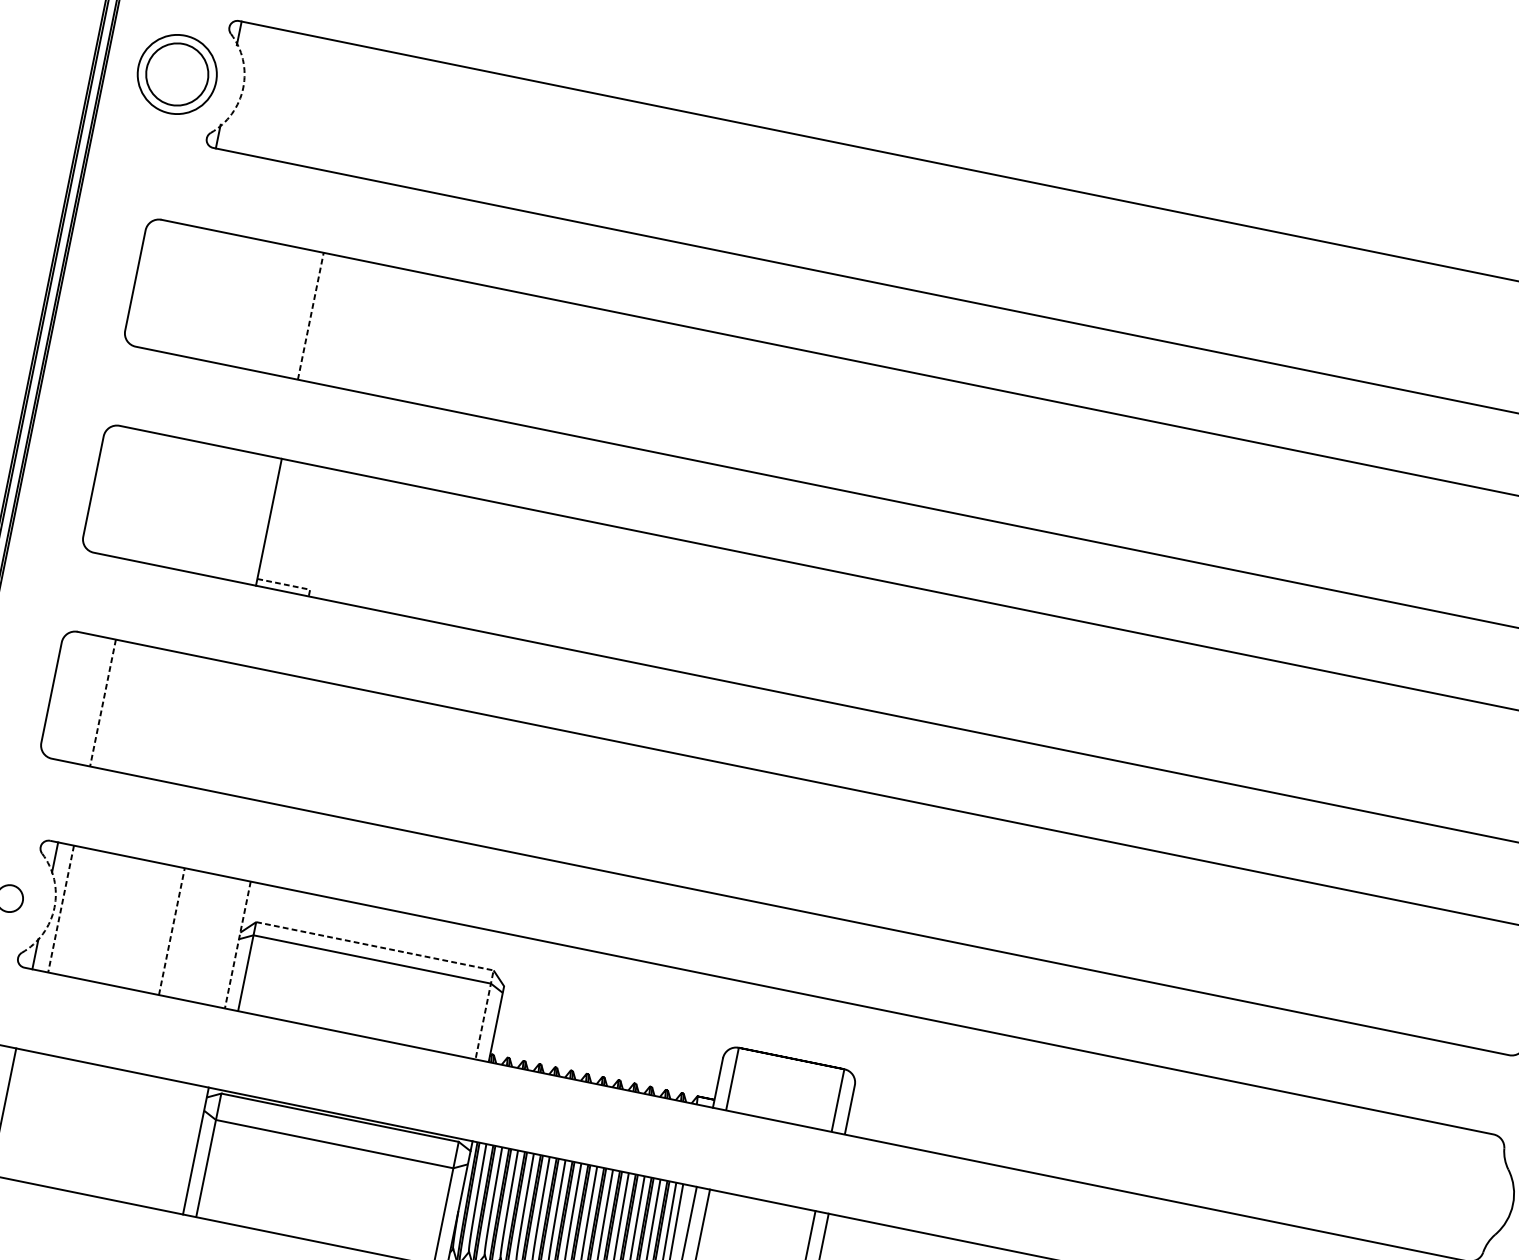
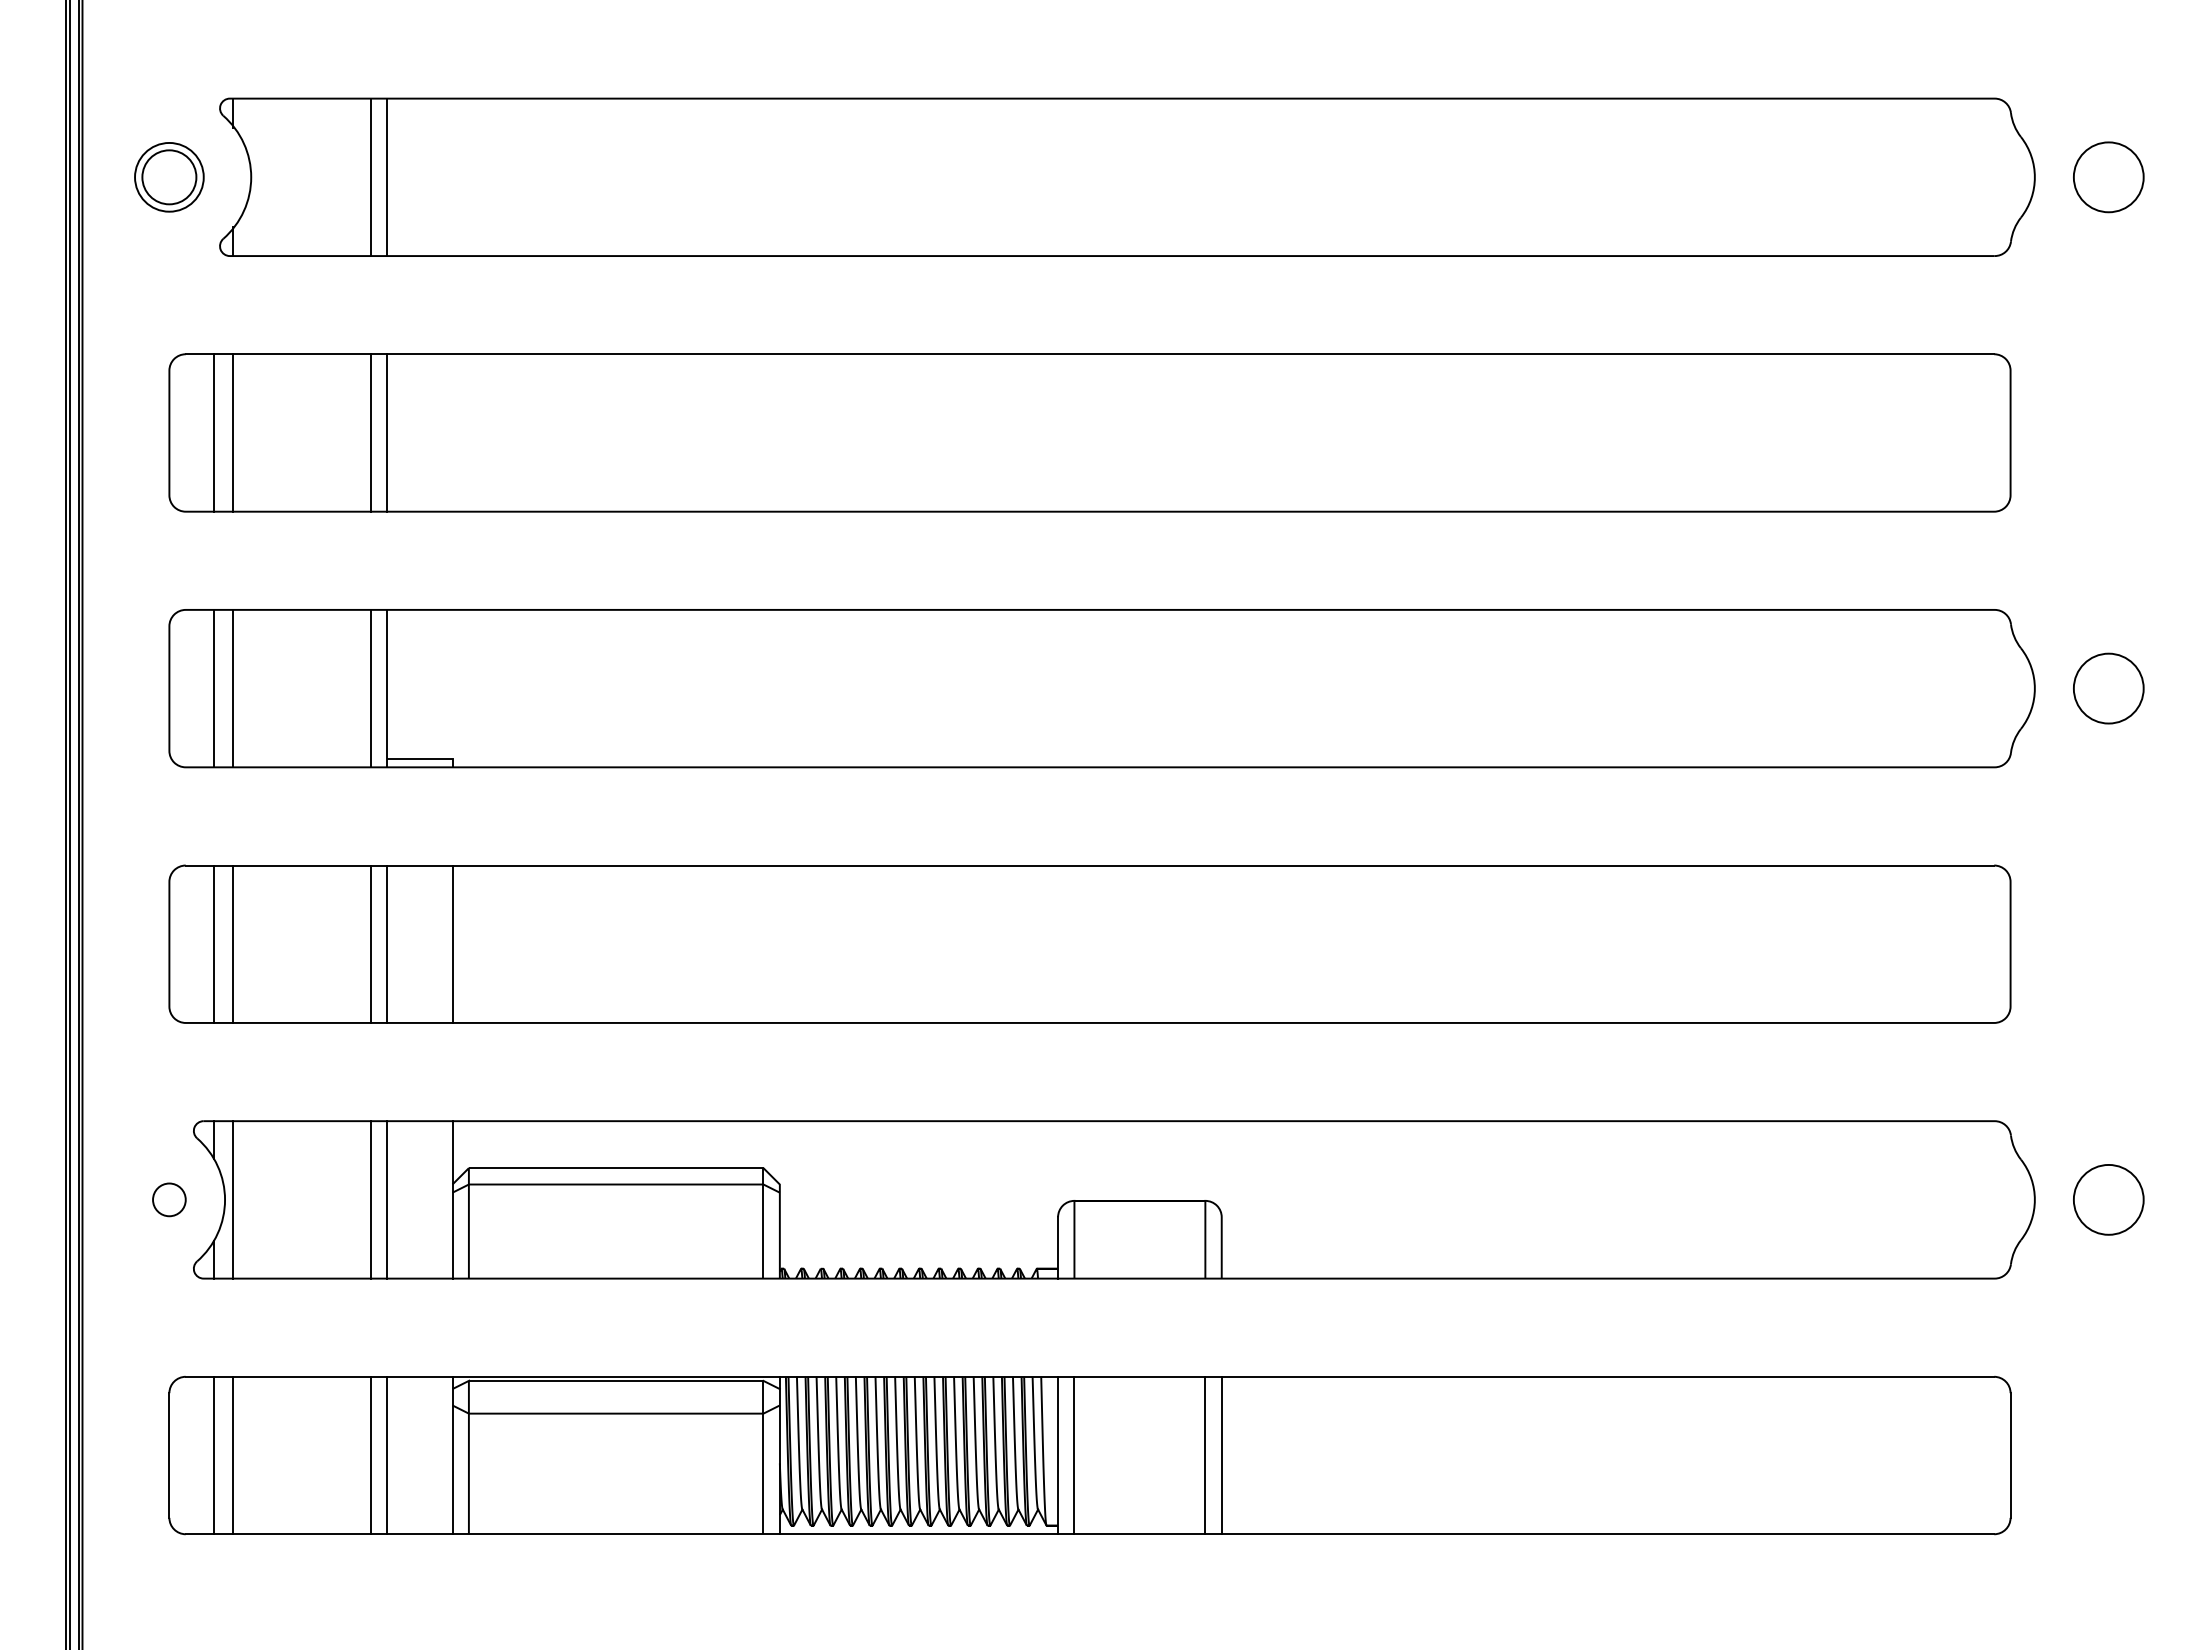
part: (177, 74) -> (169, 177), size x0.71
arc: (243, 88) -> (251, 177), dashed -> solid
line: (339, 107) -> (370, 177), added
line: (353, 110) -> (387, 177), added
line: (171, 287) -> (213, 432), added
line: (187, 290) -> (233, 432), added
line: (297, 313) -> (370, 432), added
line: (311, 315) -> (387, 432), dashed -> solid
line: (129, 493) -> (213, 688), added
line: (145, 496) -> (233, 688), added
line: (255, 519) -> (370, 688), added
line: (287, 584) -> (424, 758), dashed -> solid
line: (87, 699) -> (213, 943), added
line: (103, 703) -> (233, 944), dashed -> solid
line: (213, 724) -> (370, 943), added
line: (227, 727) -> (387, 943), added
line: (279, 738) -> (452, 943), added
arc: (54, 907) -> (225, 1199), dashed -> solid
line: (61, 908) -> (233, 1199), dashed -> solid
line: (171, 931) -> (370, 1199), dashed -> solid
line: (185, 934) -> (387, 1199), added
line: (237, 944) -> (452, 1199), dashed -> solid
line: (420, 955) -> (672, 1168), dashed -> solid
line: (19, 1115) -> (233, 1455), added
line: (129, 1137) -> (370, 1455), added
line: (143, 1140) -> (387, 1455), added

